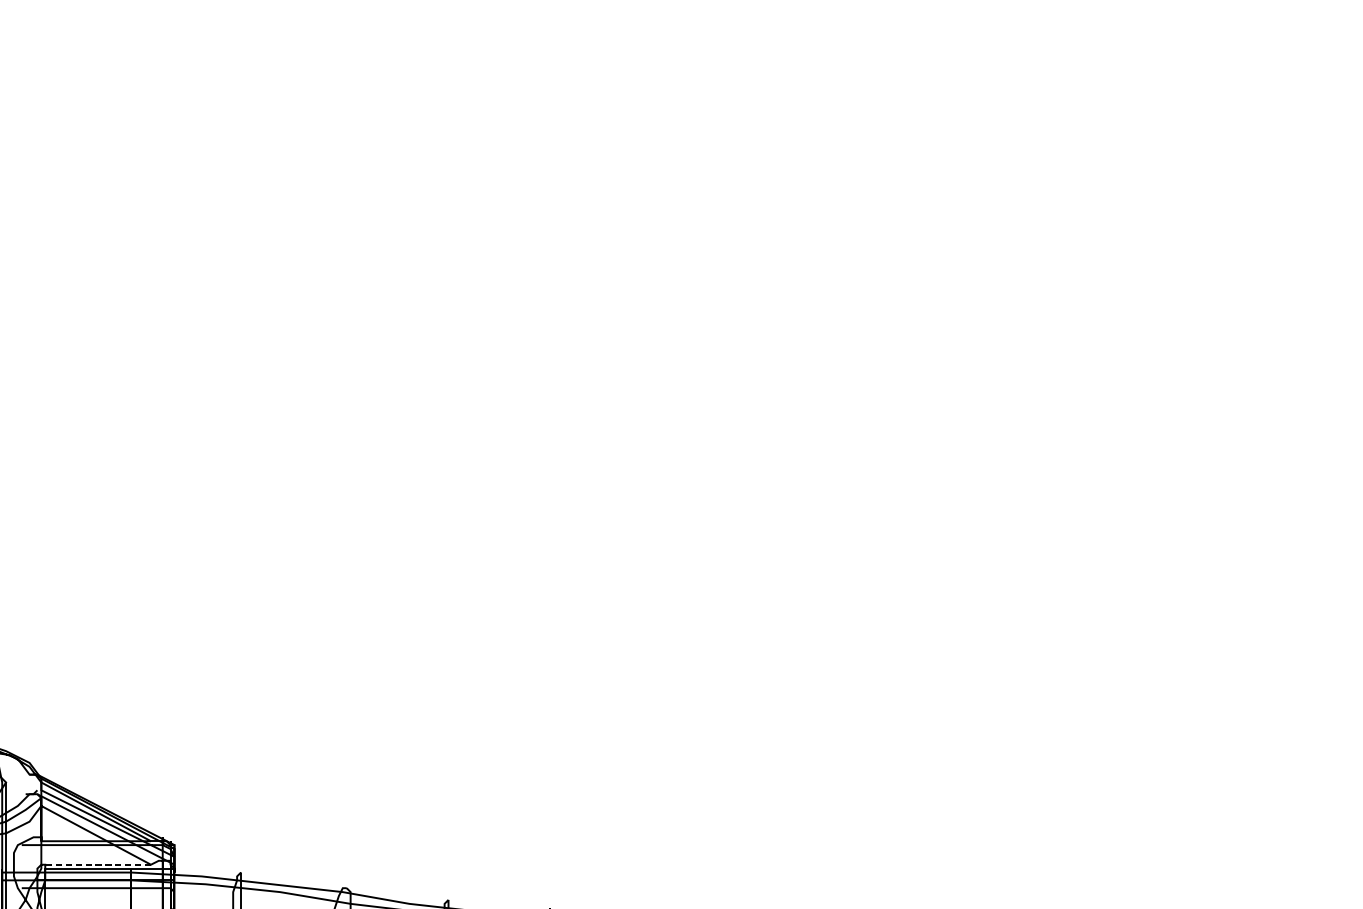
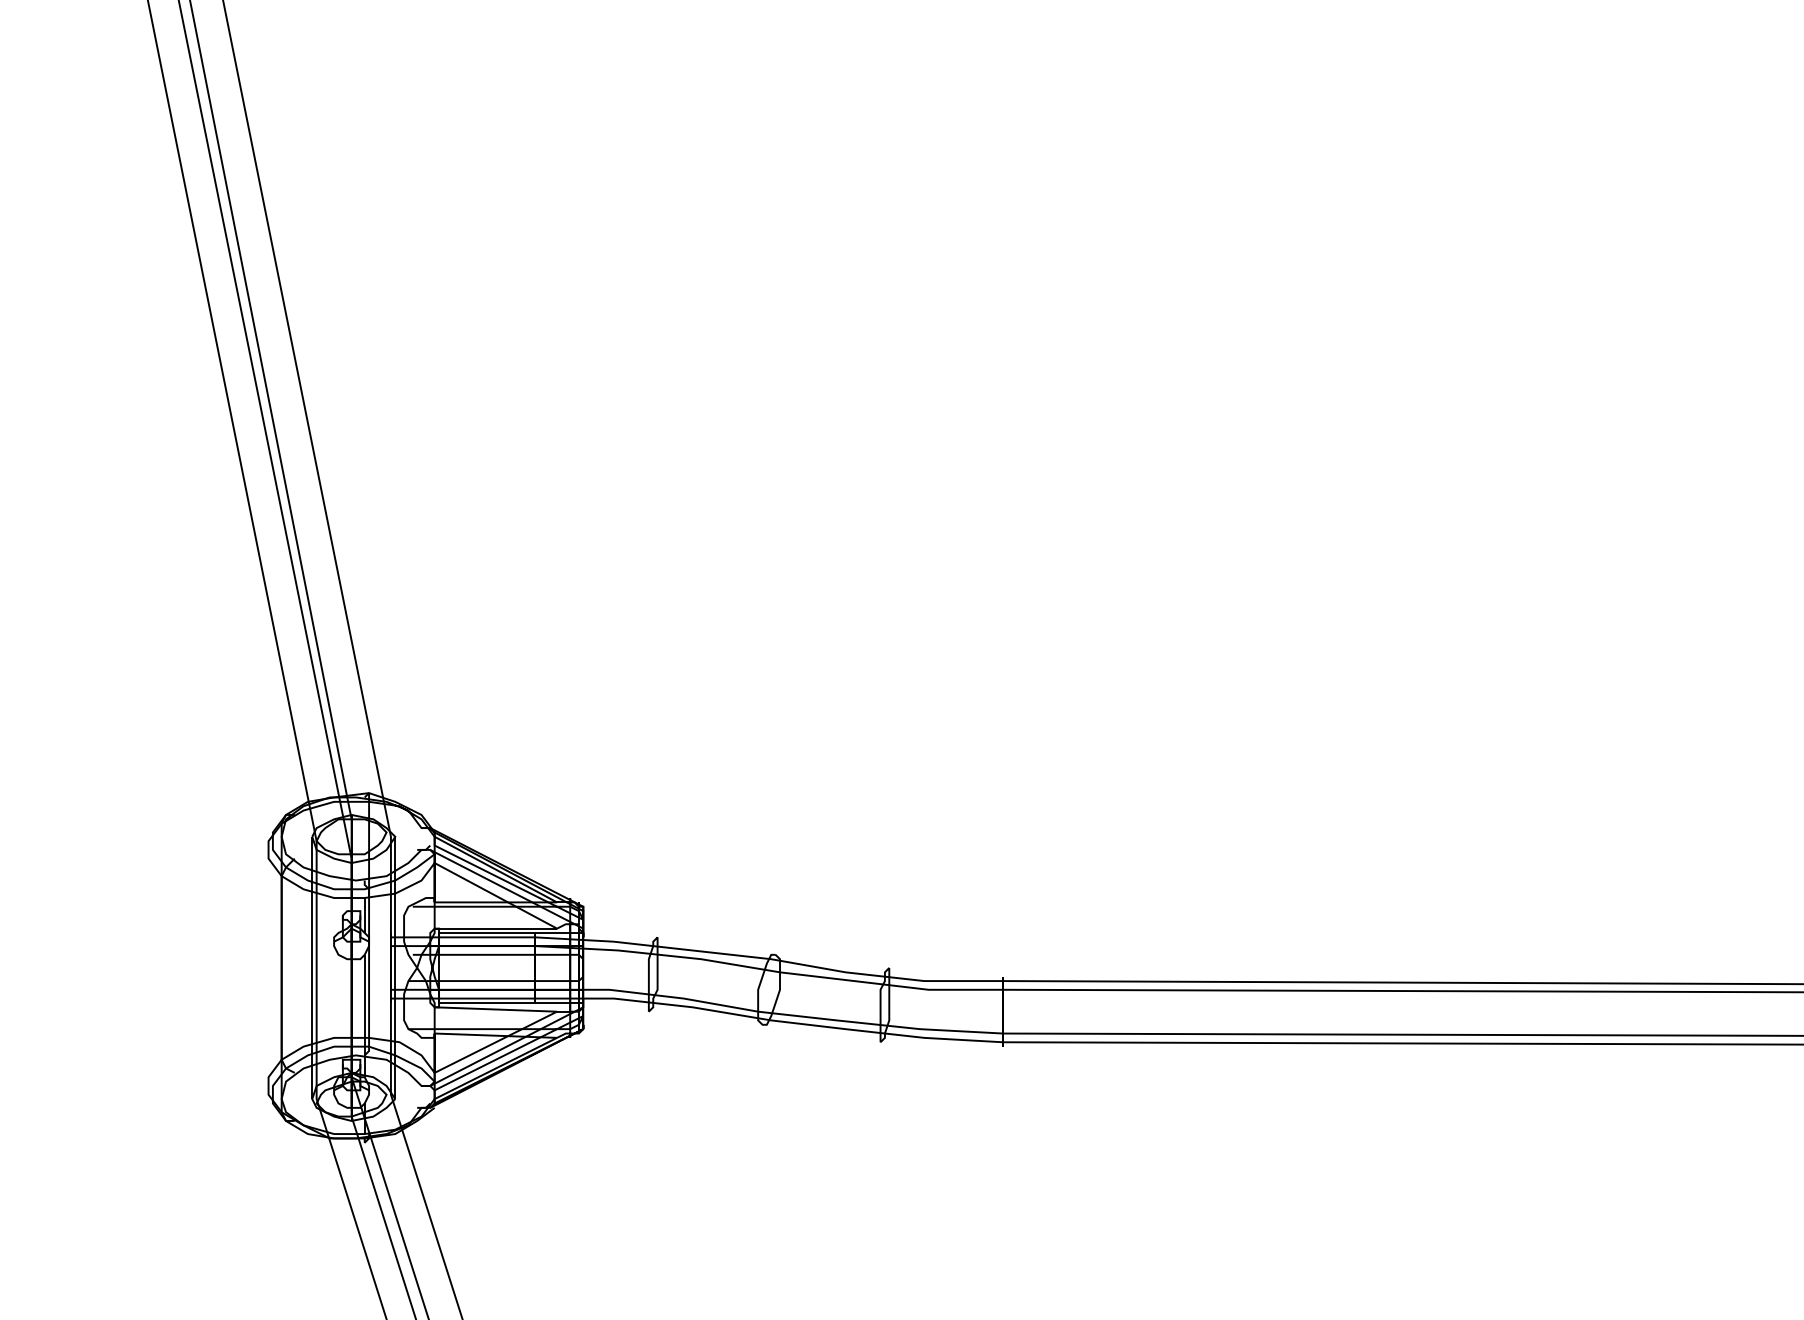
line: (95, 864) -> (495, 928), dashed -> solid

